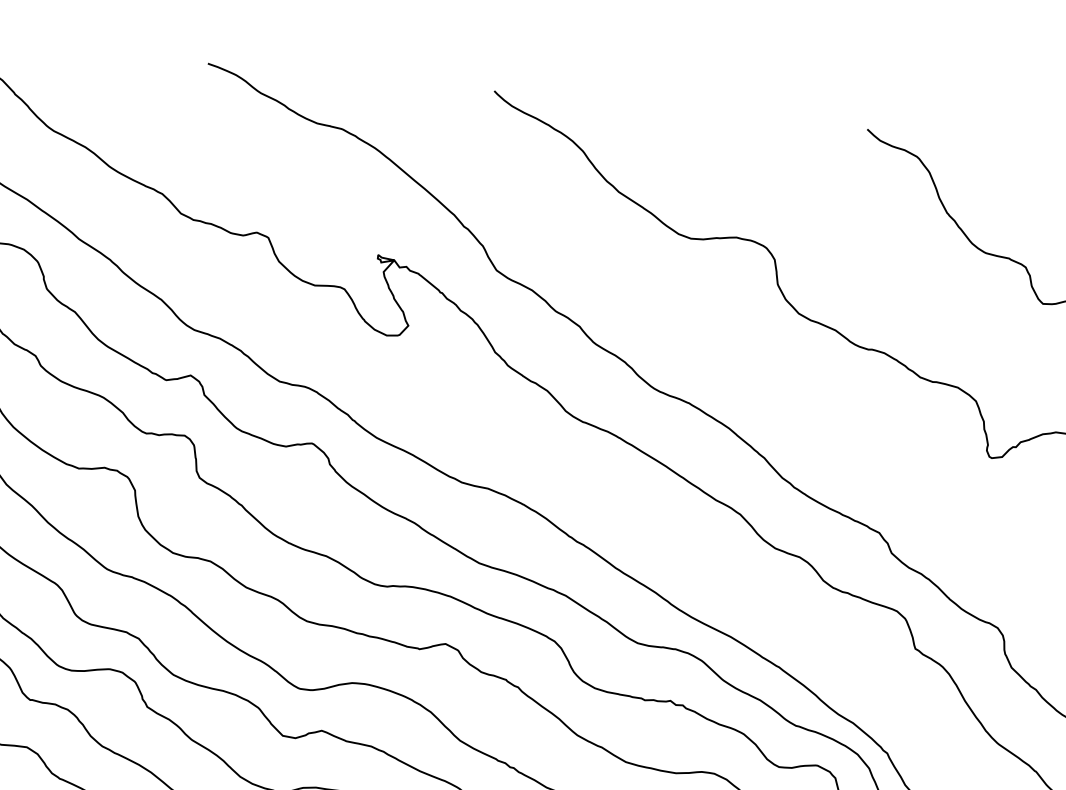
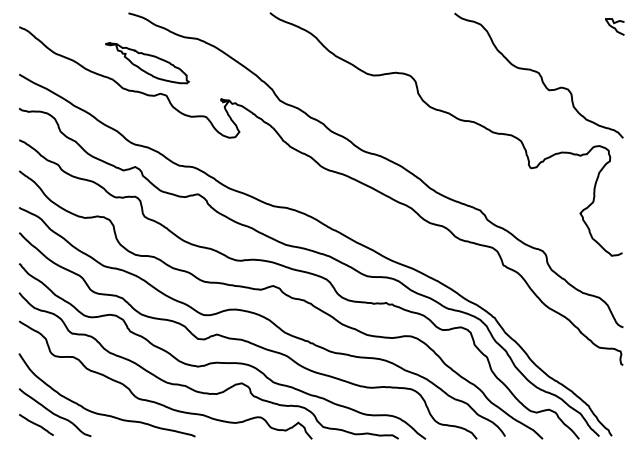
part: (236, 168) -> (147, 63), added

